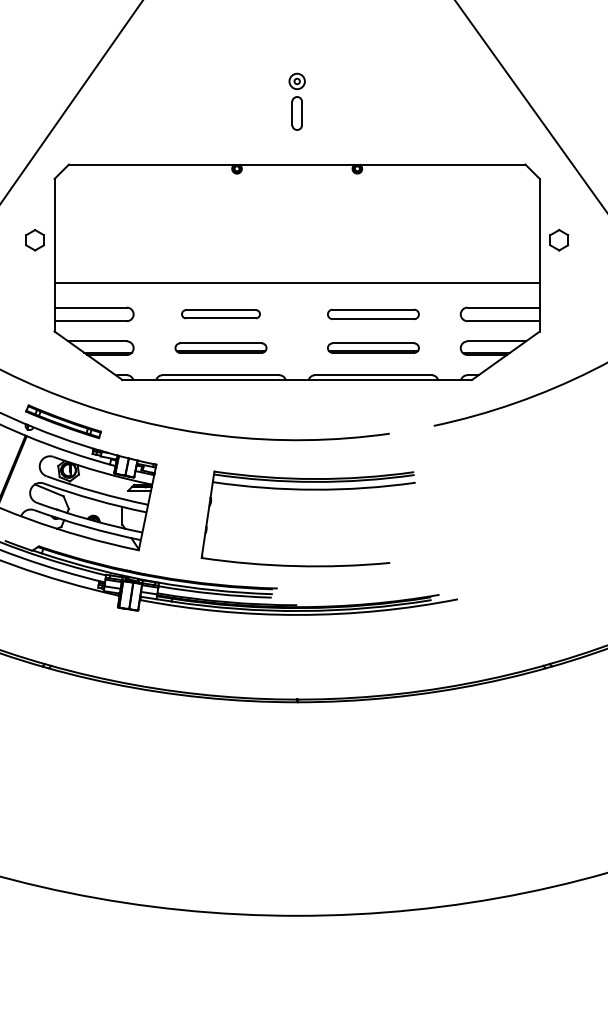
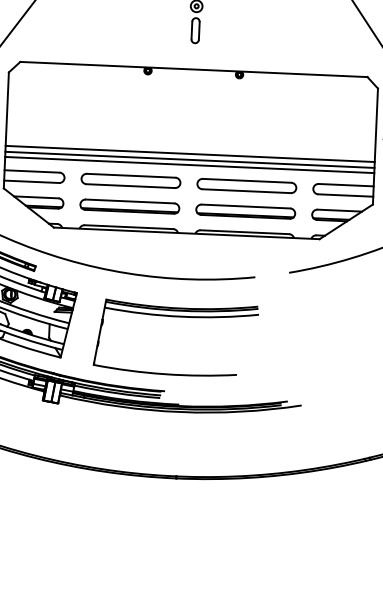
line: (296, 275) -> (189, 153), added
line: (296, 290) -> (189, 165), added
part: (220, 313) -> (130, 180), size x1.67
part: (373, 314) -> (246, 186), size x1.43
part: (220, 347) -> (129, 206), size x1.43
part: (373, 347) -> (245, 211), size x1.43
part: (307, 490) -> (176, 317), moved

